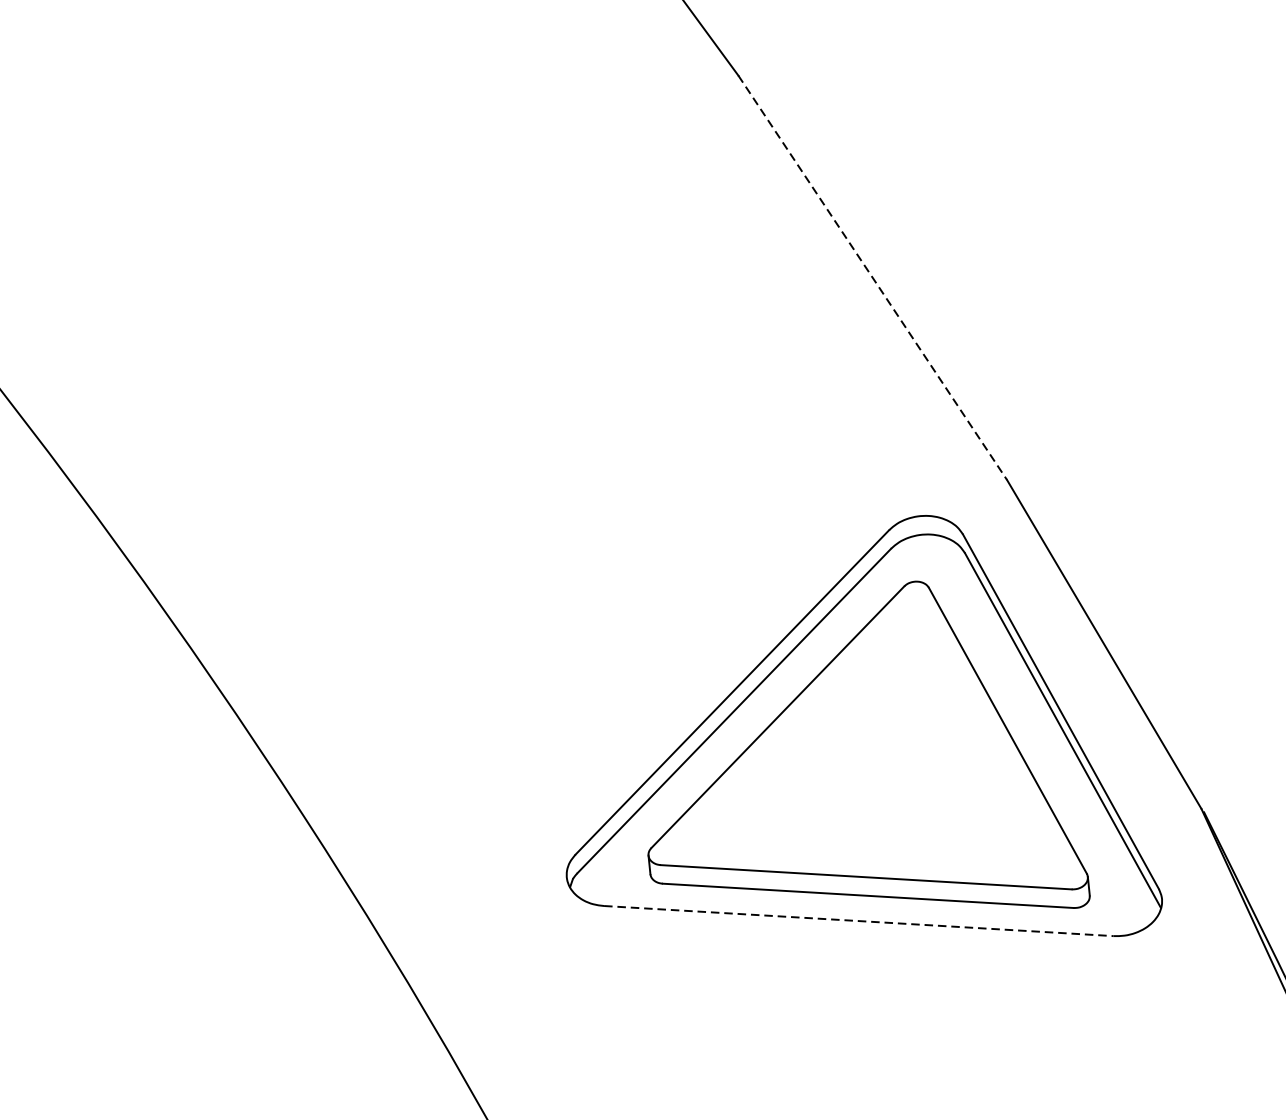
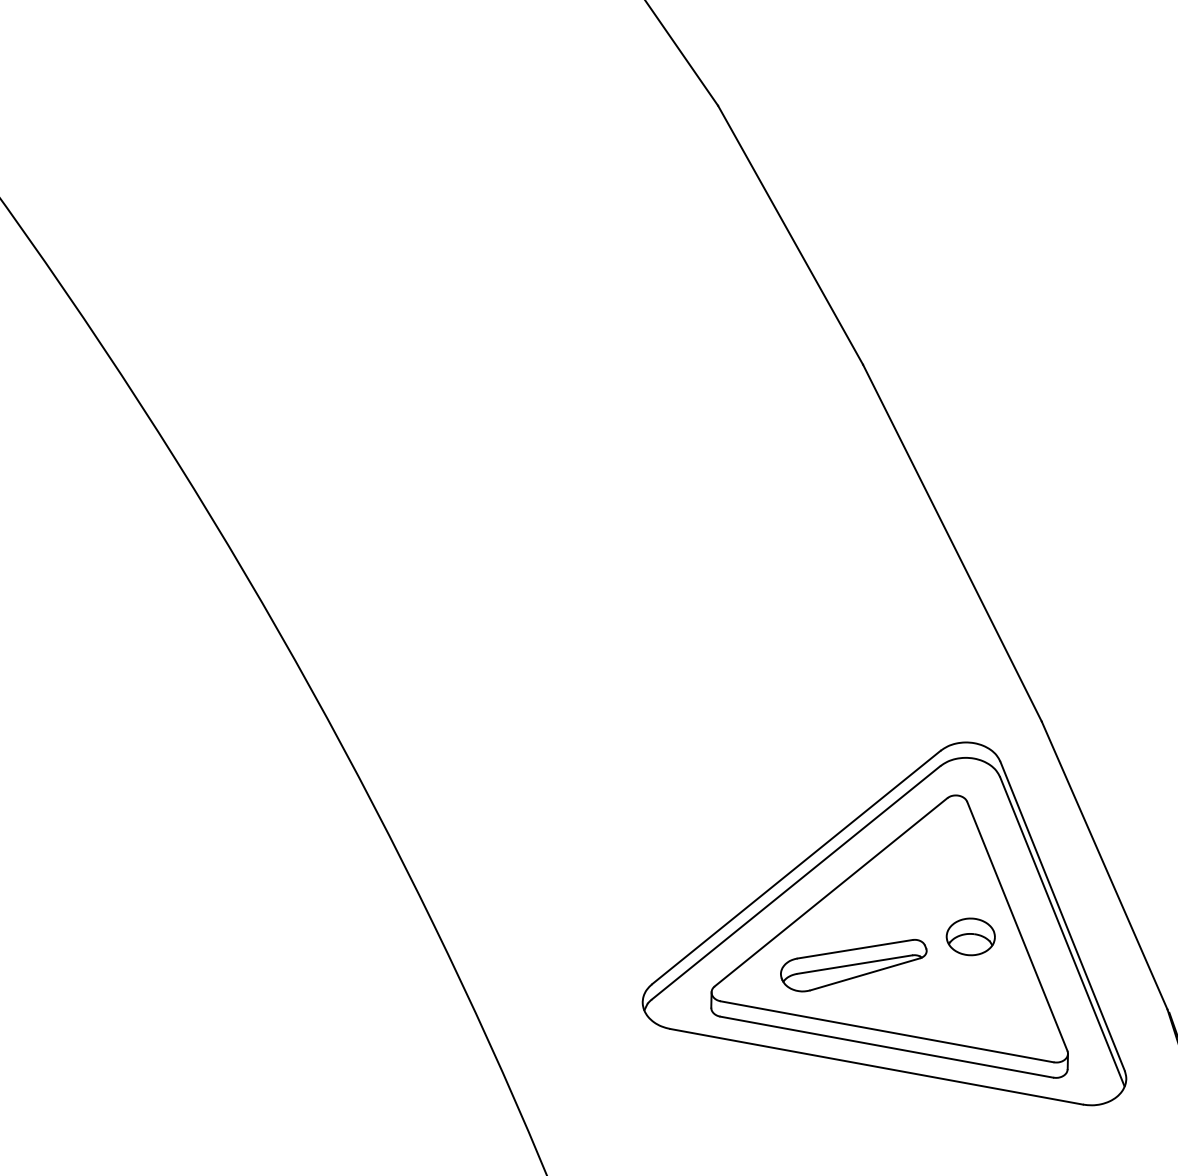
line: (872, 278) -> (952, 543), dashed -> solid
part: (952, 749) -> (970, 936), added
part: (815, 802) -> (853, 965), added
line: (858, 920) -> (876, 1066), dashed -> solid

